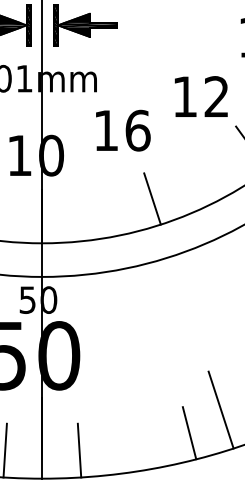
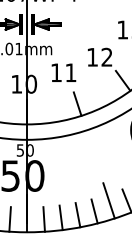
text: (136, 129) -> (70, 72), 16 -> 11
line: (152, 442) -> (77, 215), added
line: (115, 446) -> (60, 217), added

